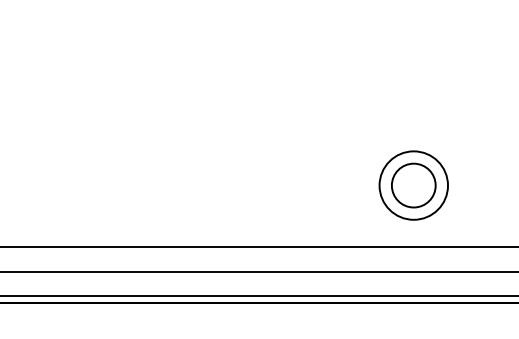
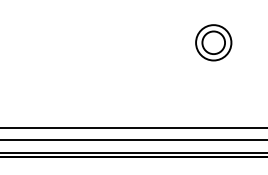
part: (413, 184) -> (213, 42), moved

